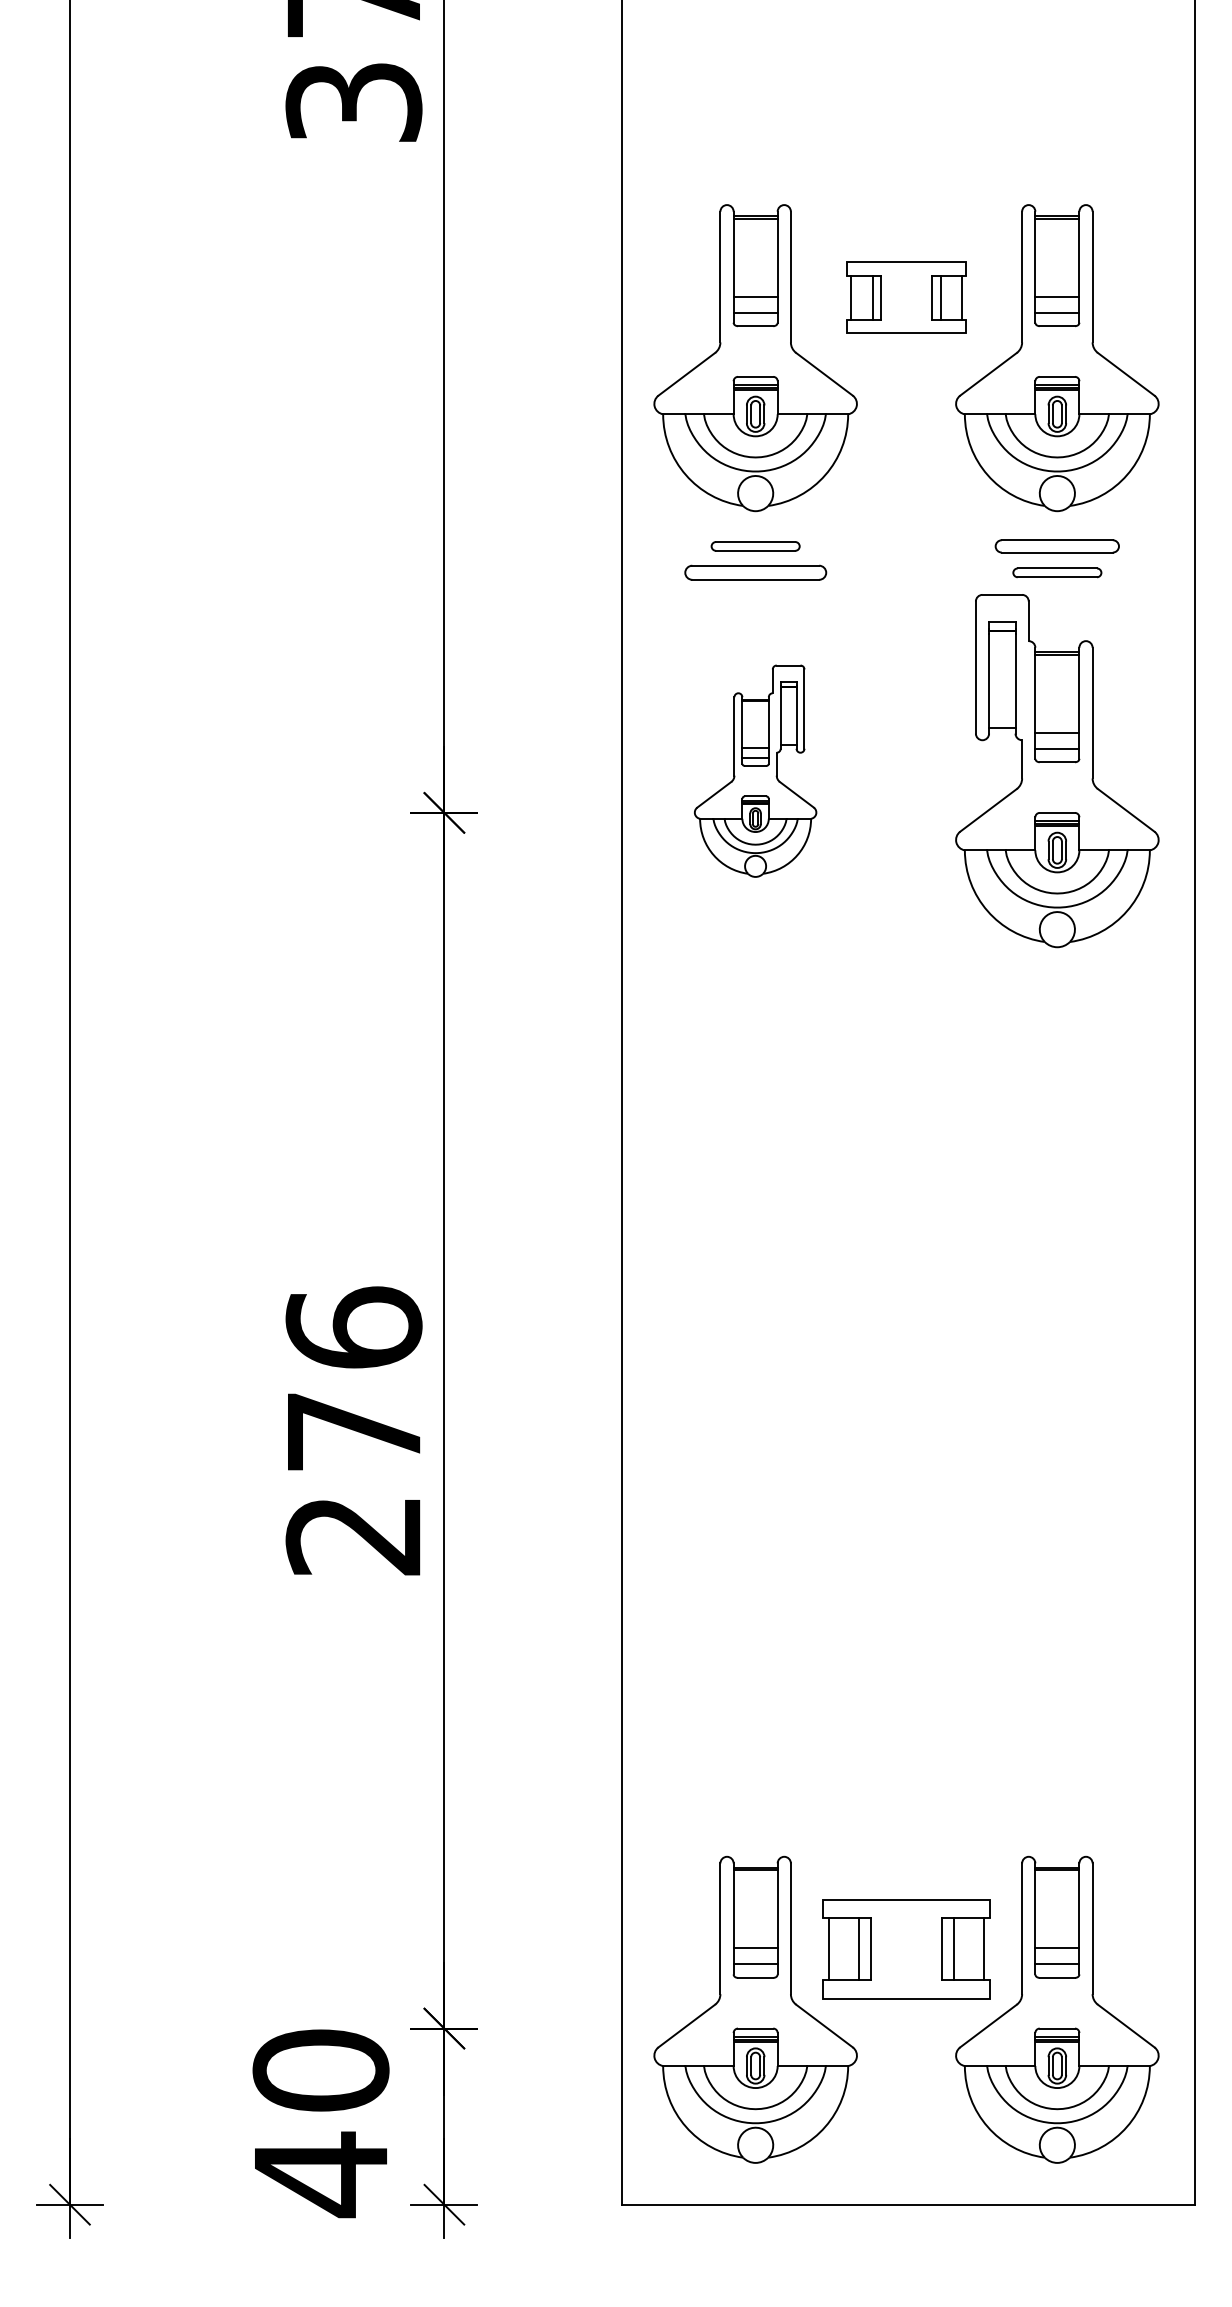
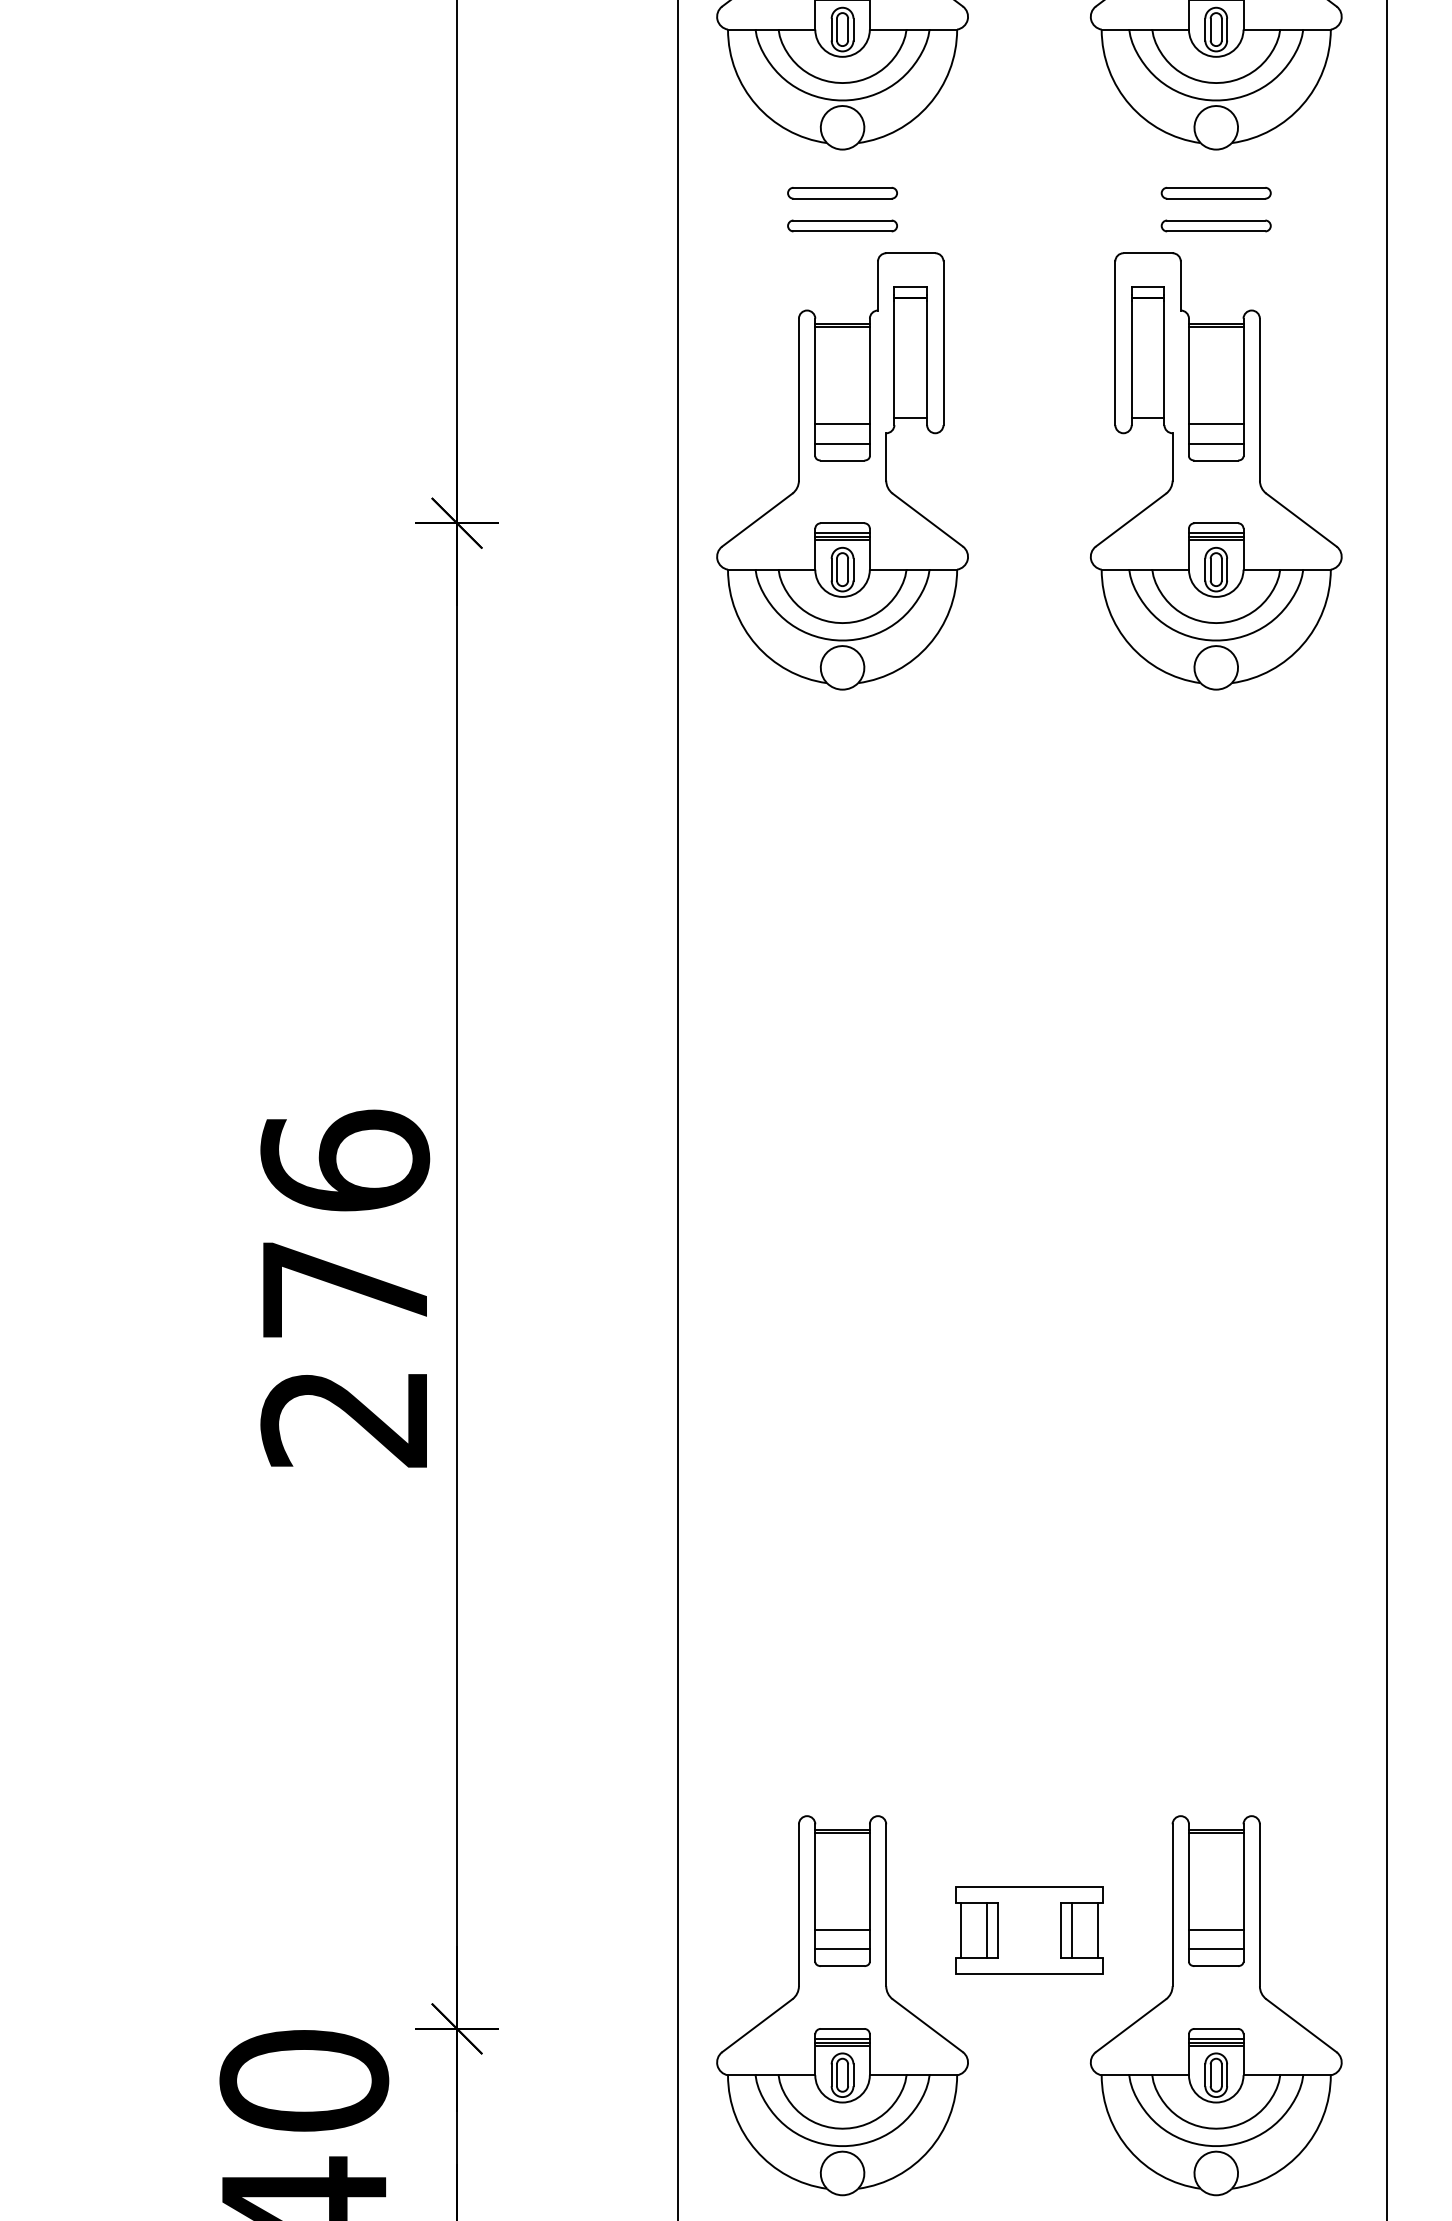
part: (1057, 546) -> (1216, 193), size x0.71
part: (755, 572) -> (842, 225), size x0.62
part: (755, 771) -> (842, 471), size x1.67
part: (906, 1949) -> (1029, 1930), size x0.71

